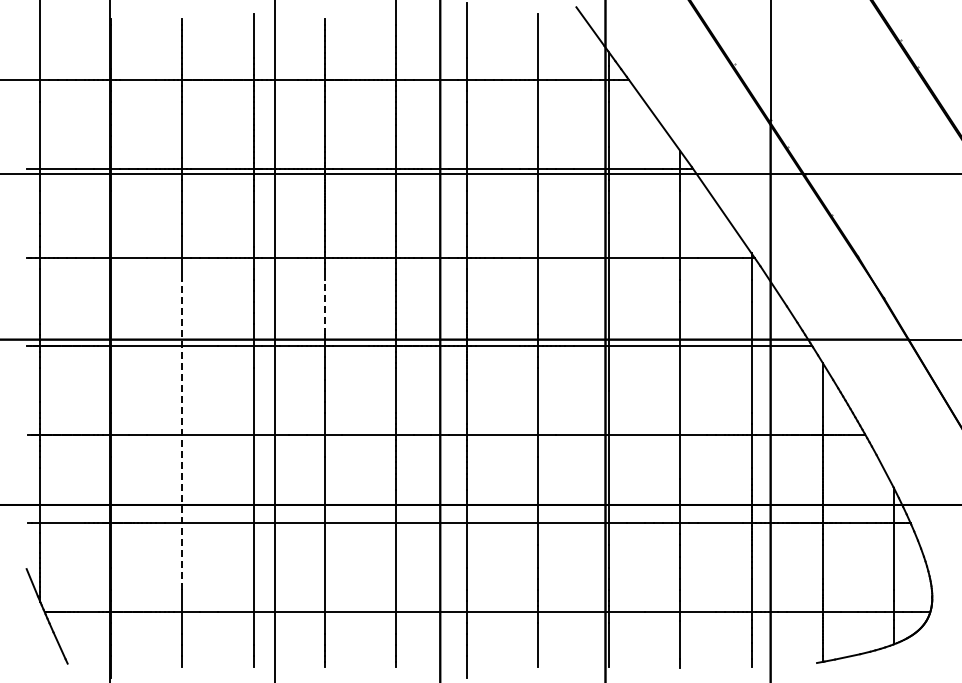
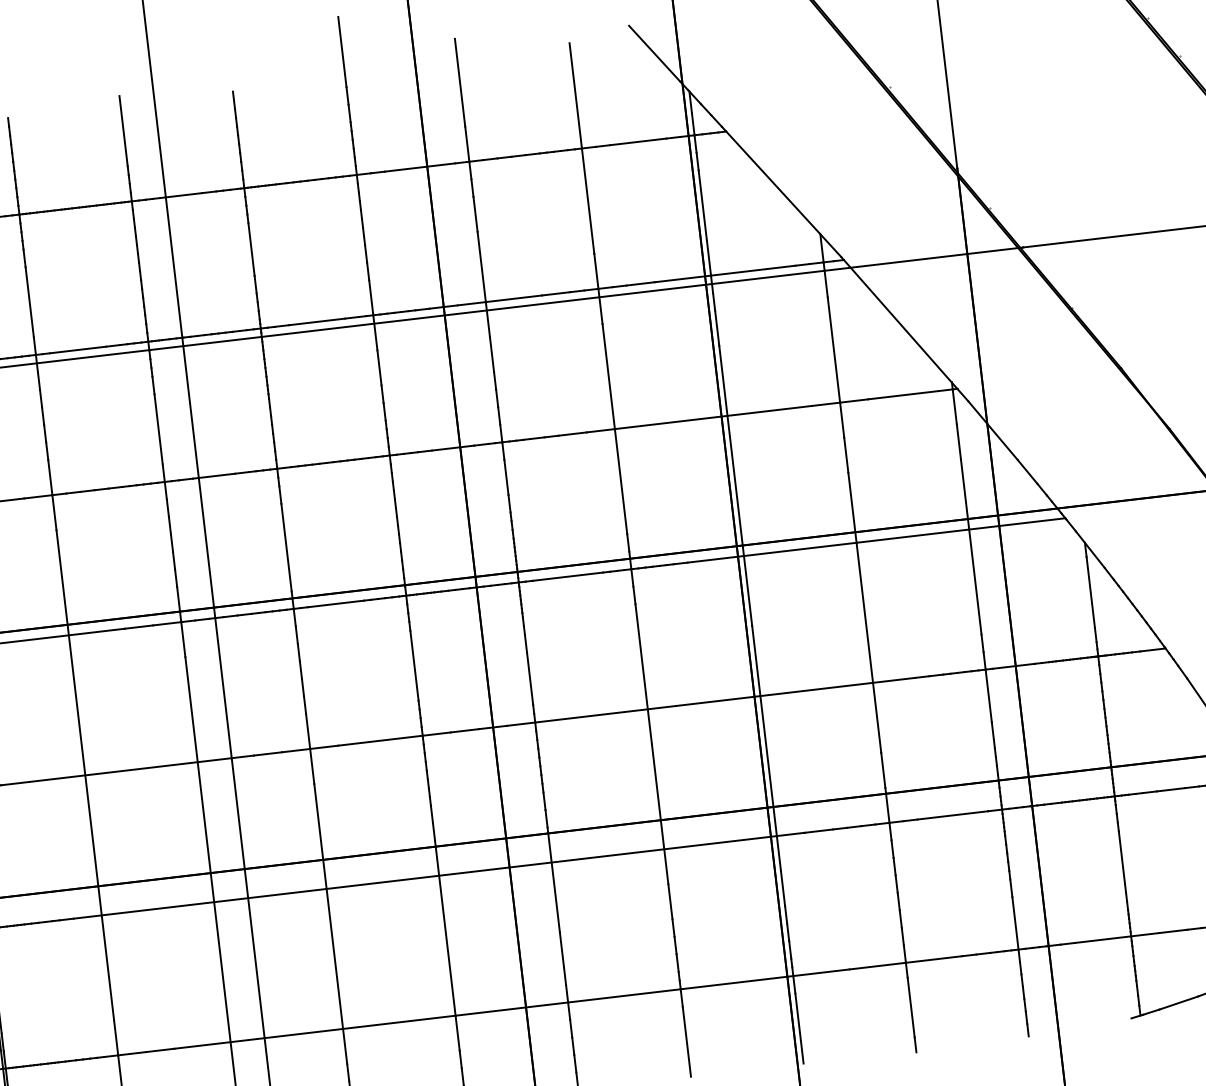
line: (324, 307) -> (286, 547), dashed -> solid
line: (182, 434) -> (85, 774), dashed -> solid

